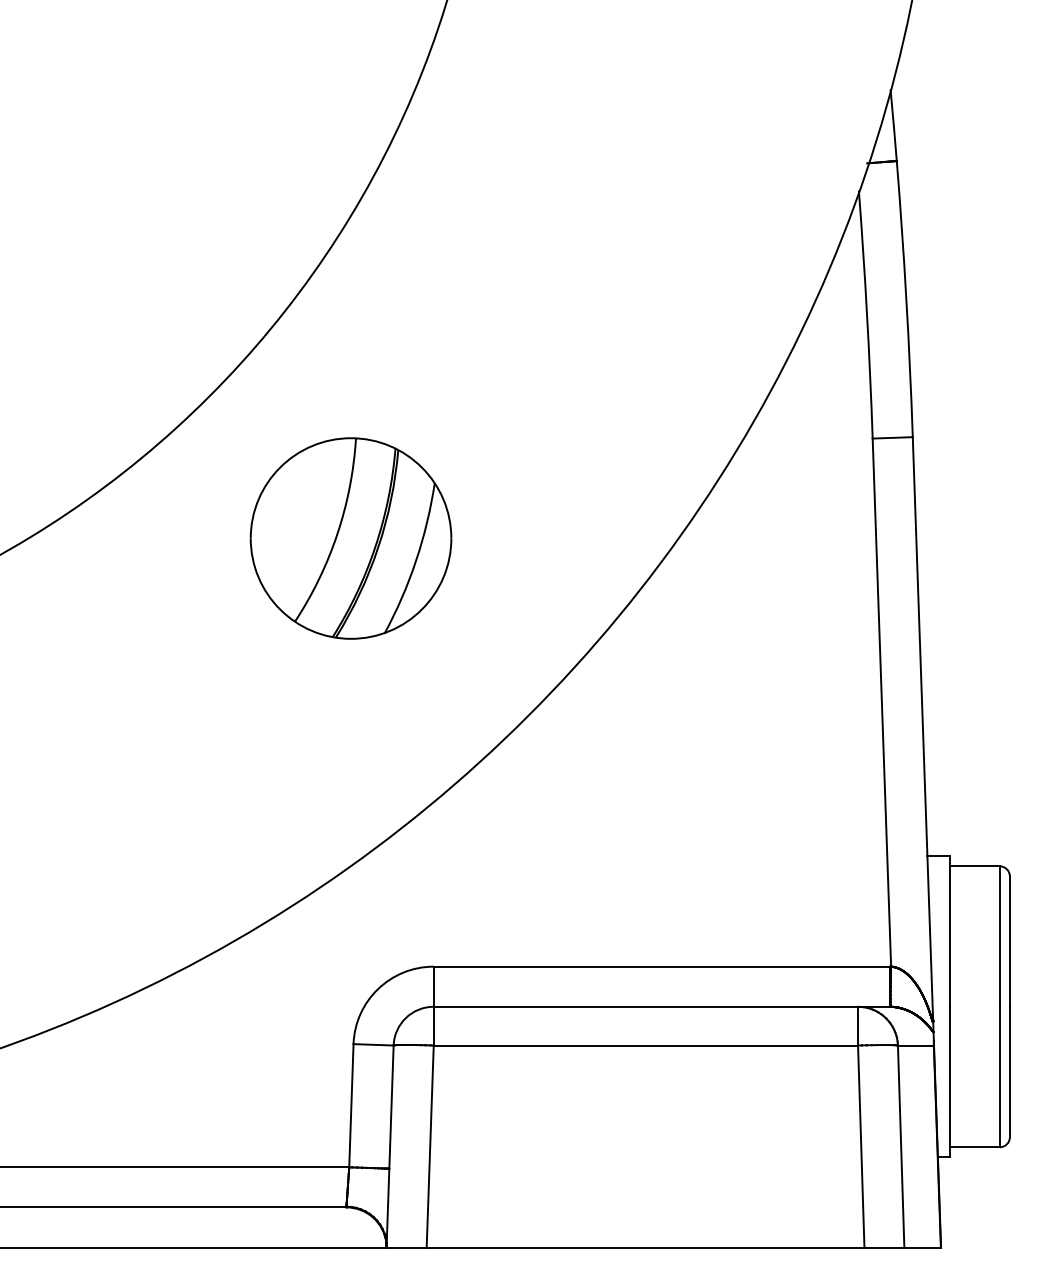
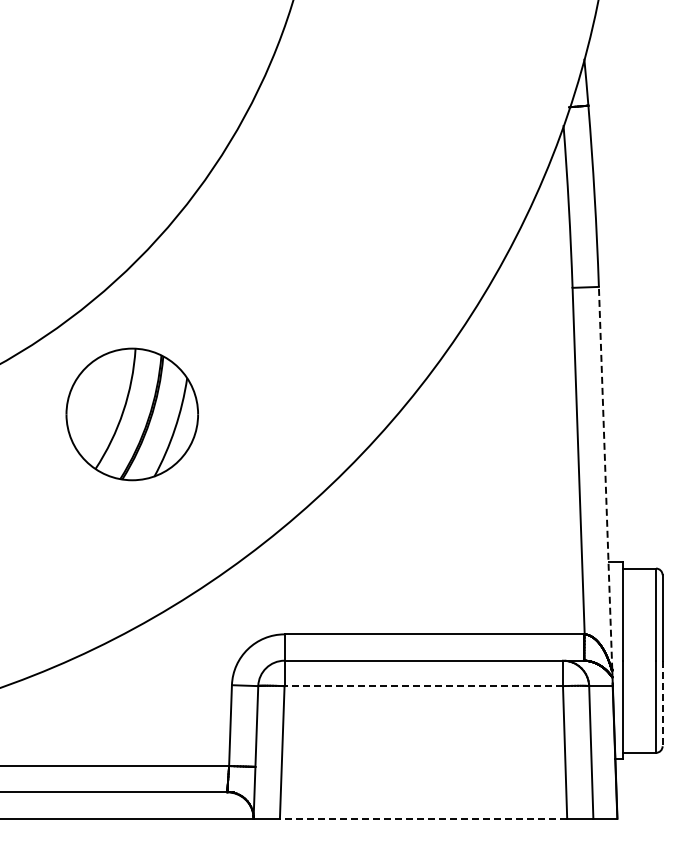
part: (349, 538) -> (131, 414), moved
line: (922, 727) -> (605, 477), solid -> dashed
line: (645, 1046) -> (423, 686), solid -> dashed
line: (1009, 1072) -> (662, 703), solid -> dashed
line: (645, 1247) -> (423, 818), solid -> dashed

